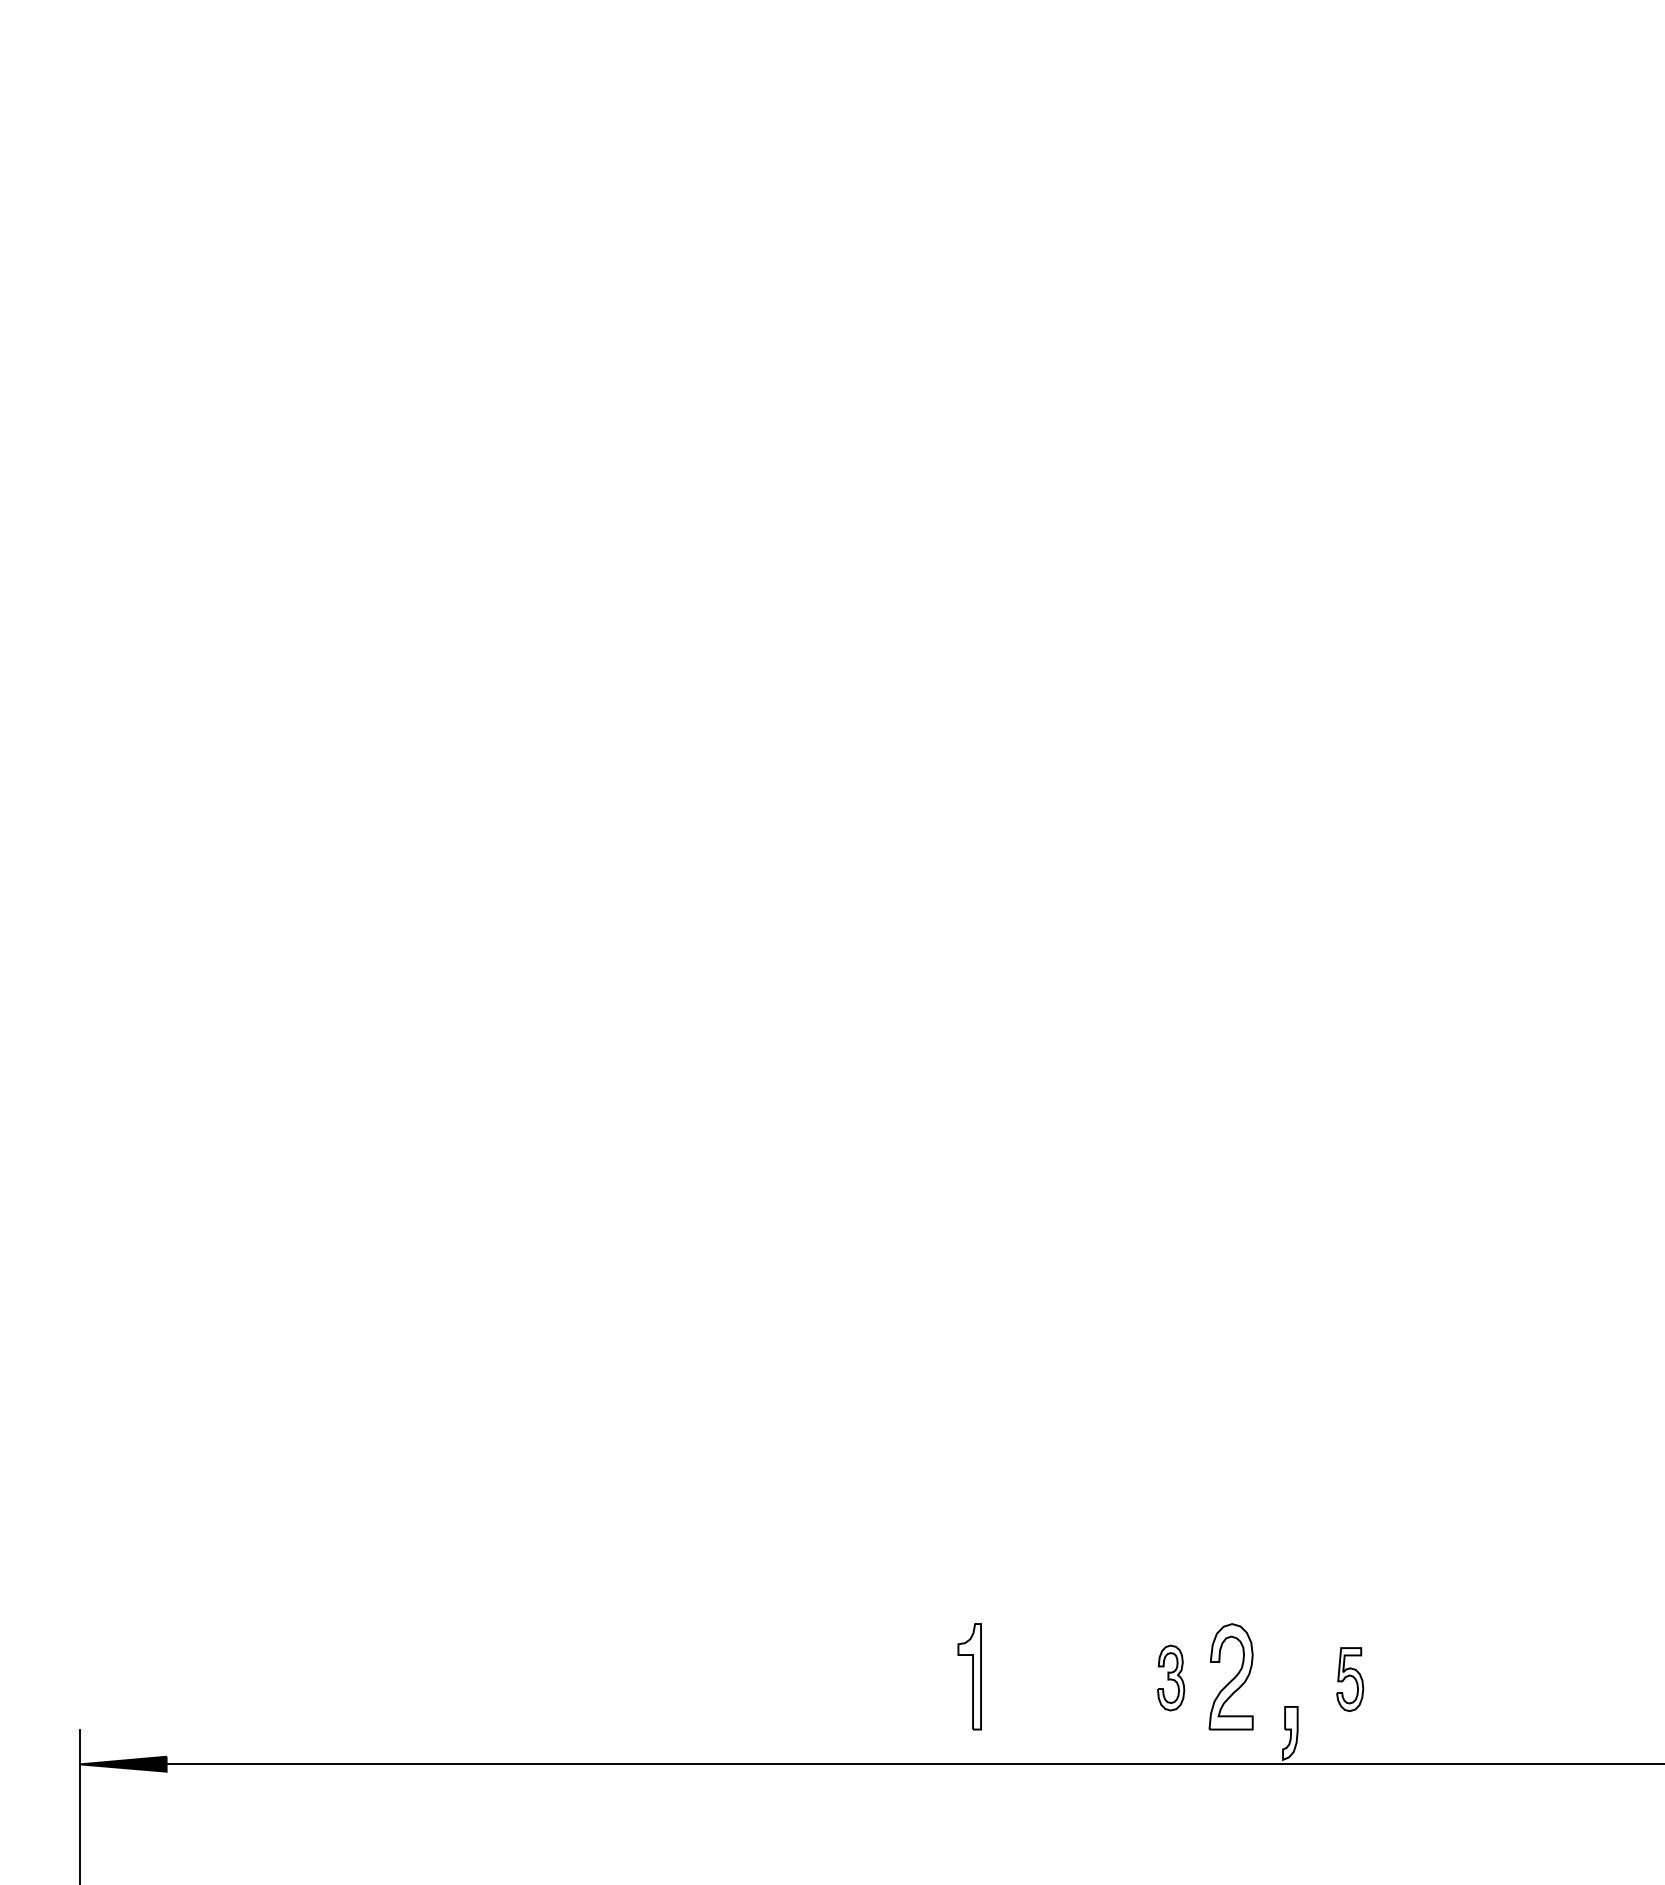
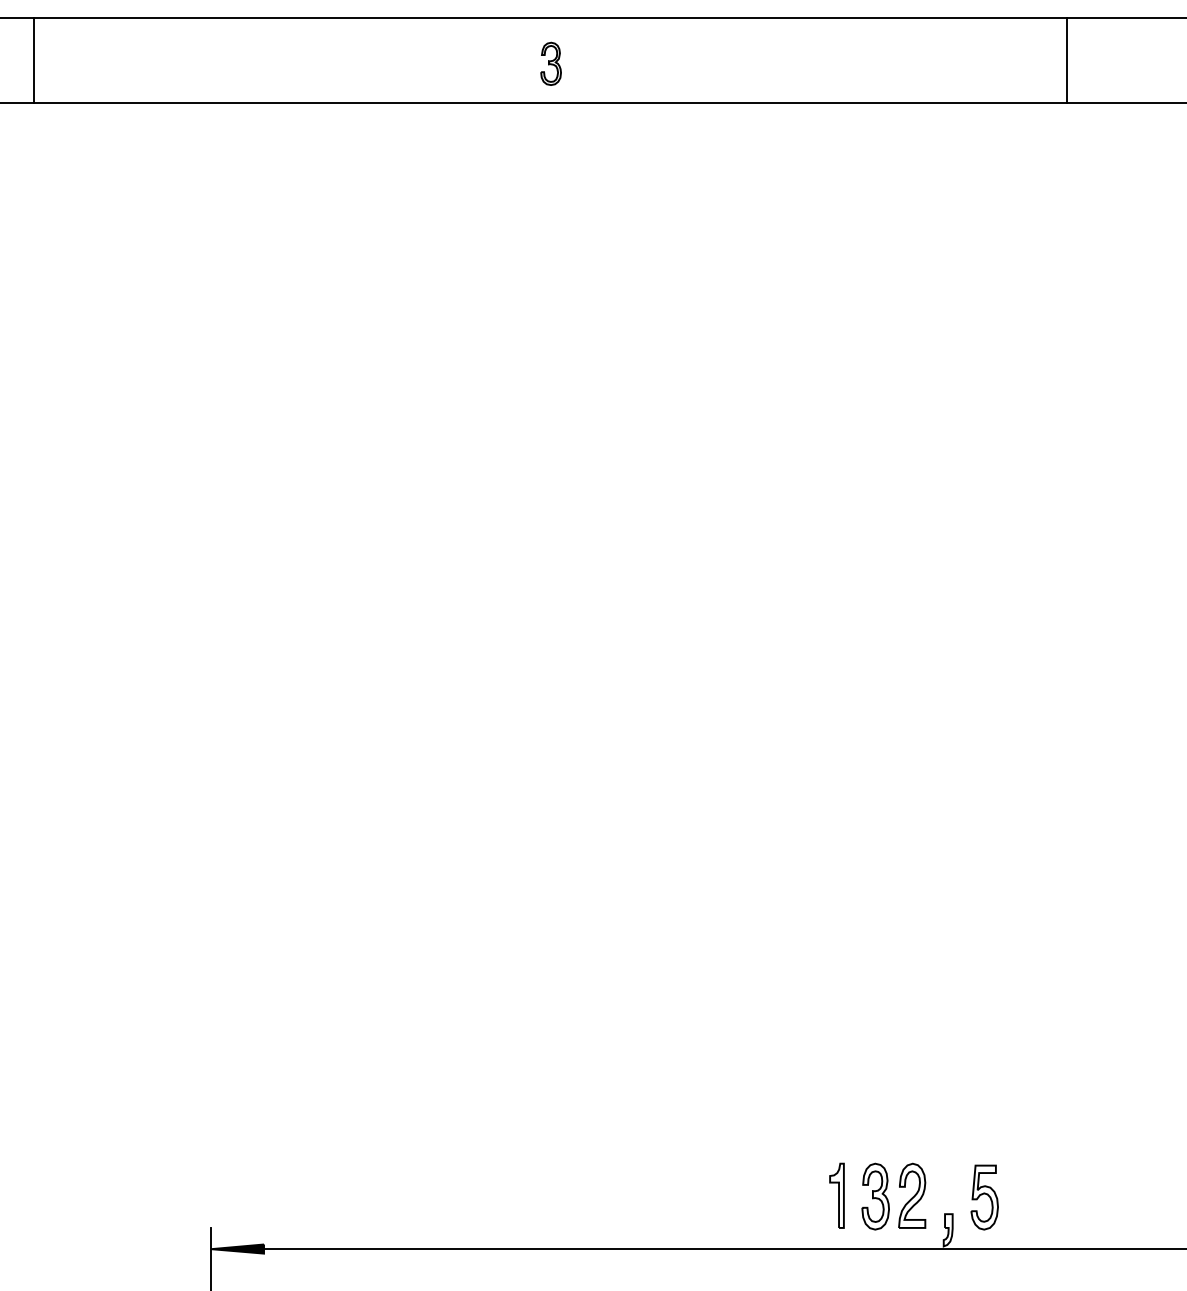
part: (968, 1676) -> (836, 1195), moved
part: (1170, 1677) -> (875, 1196), size x1.67
part: (1349, 1679) -> (984, 1197), size x1.67

